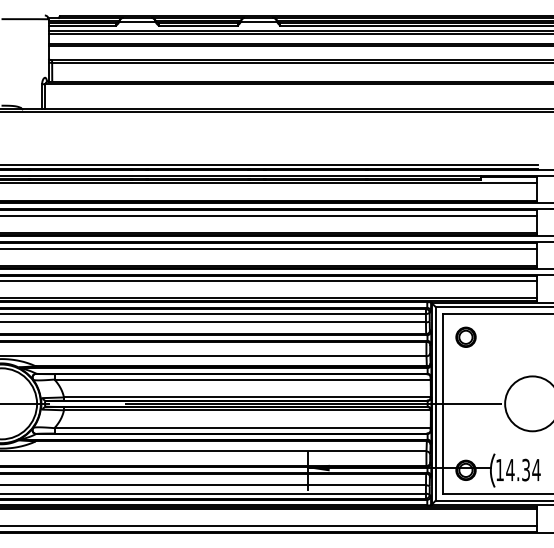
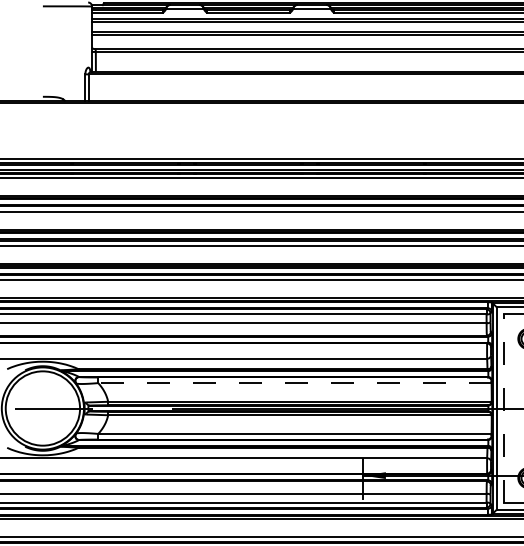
line: (242, 379) -> (294, 383), solid -> dashed
line: (442, 403) -> (503, 408), solid -> dashed

